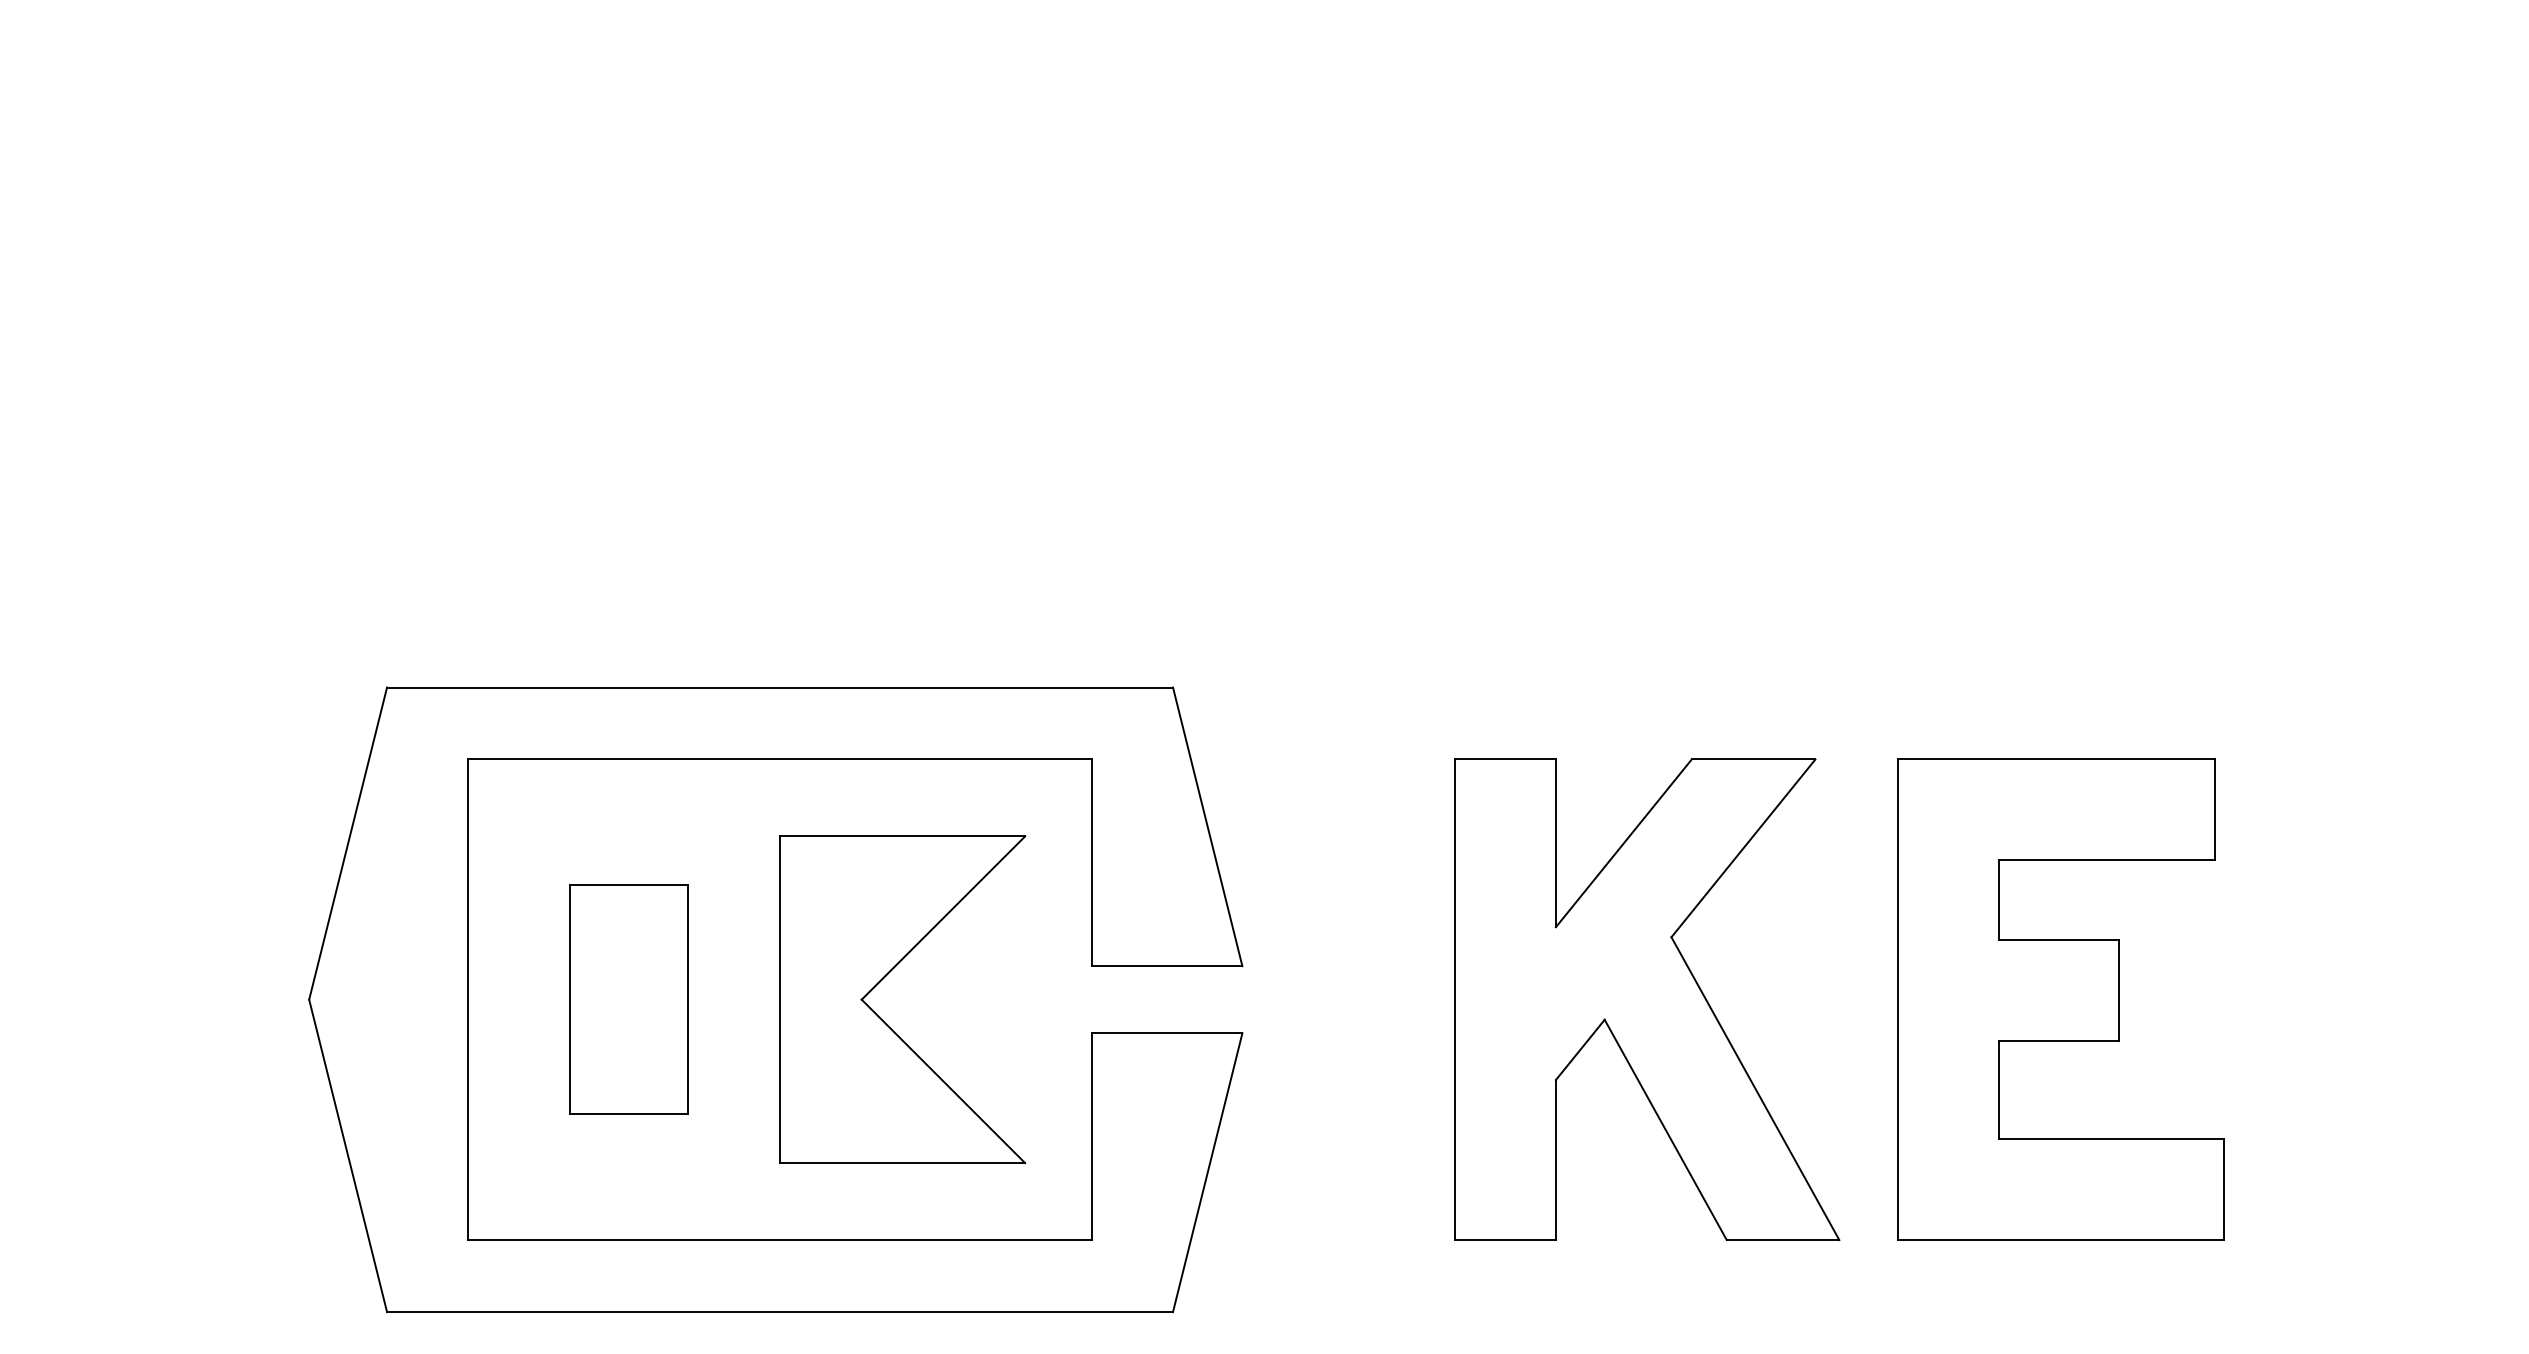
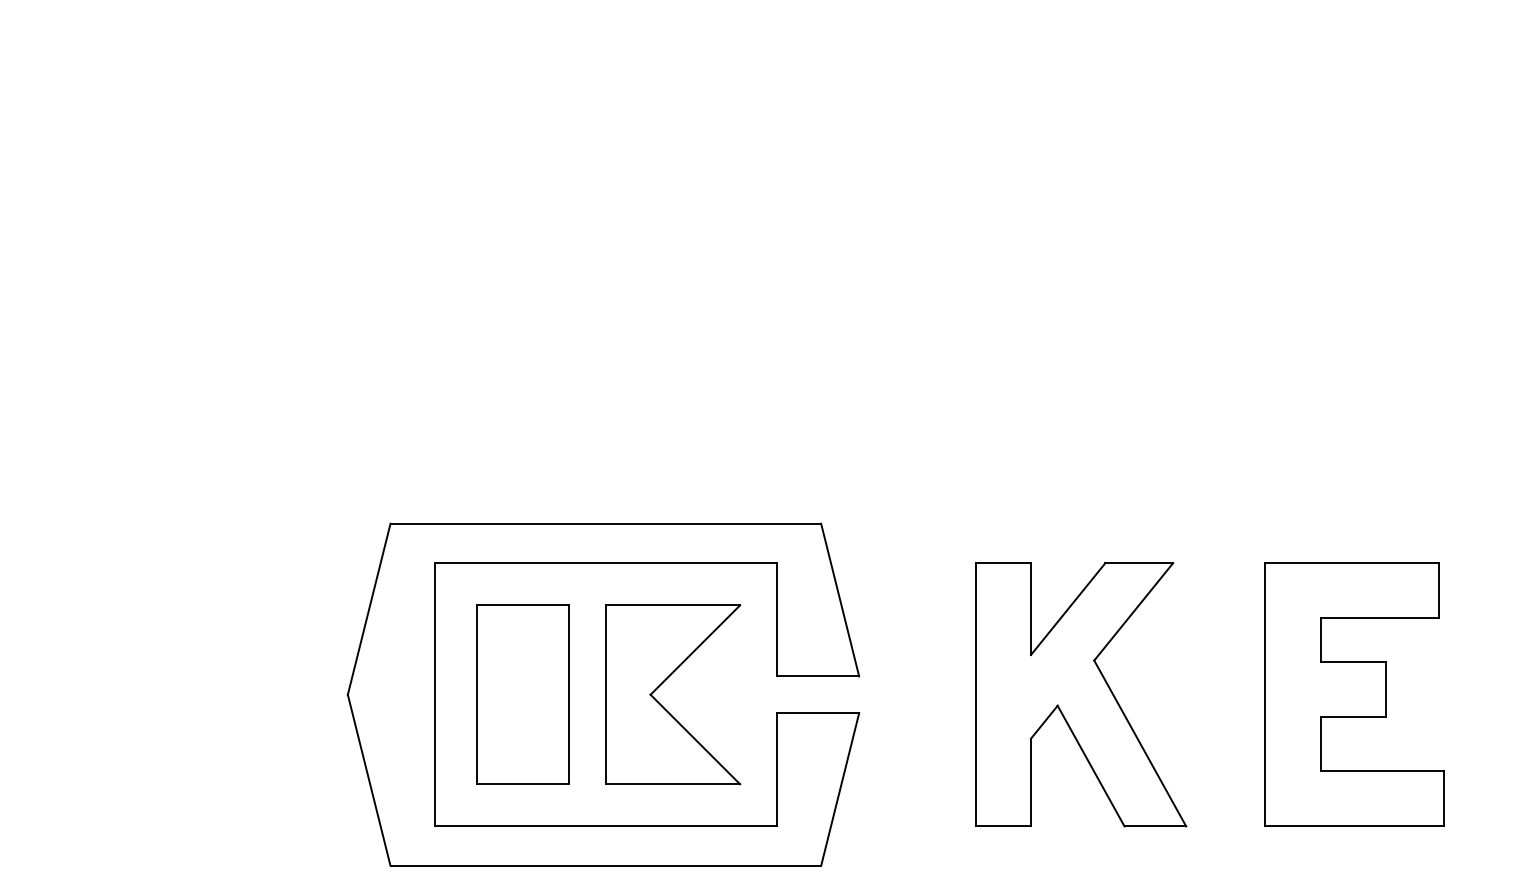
part: (627, 999) -> (522, 694), size x1.43
part: (2060, 999) -> (1354, 694), moved

